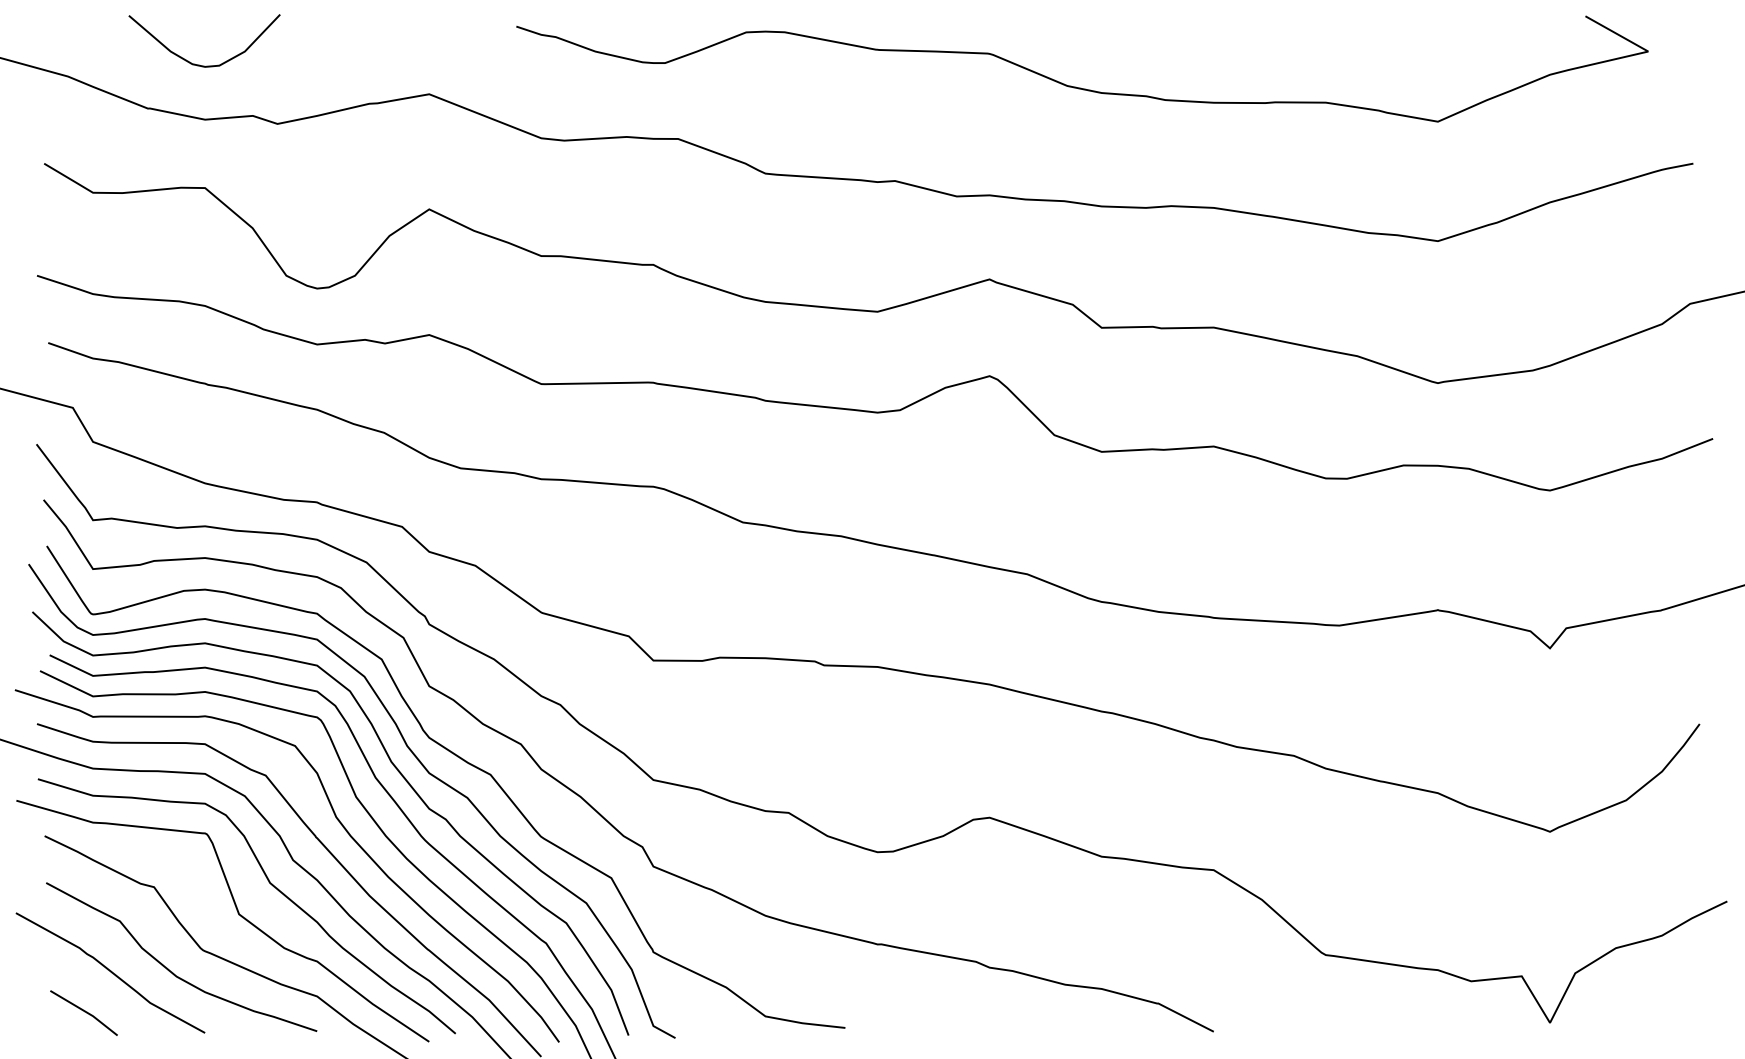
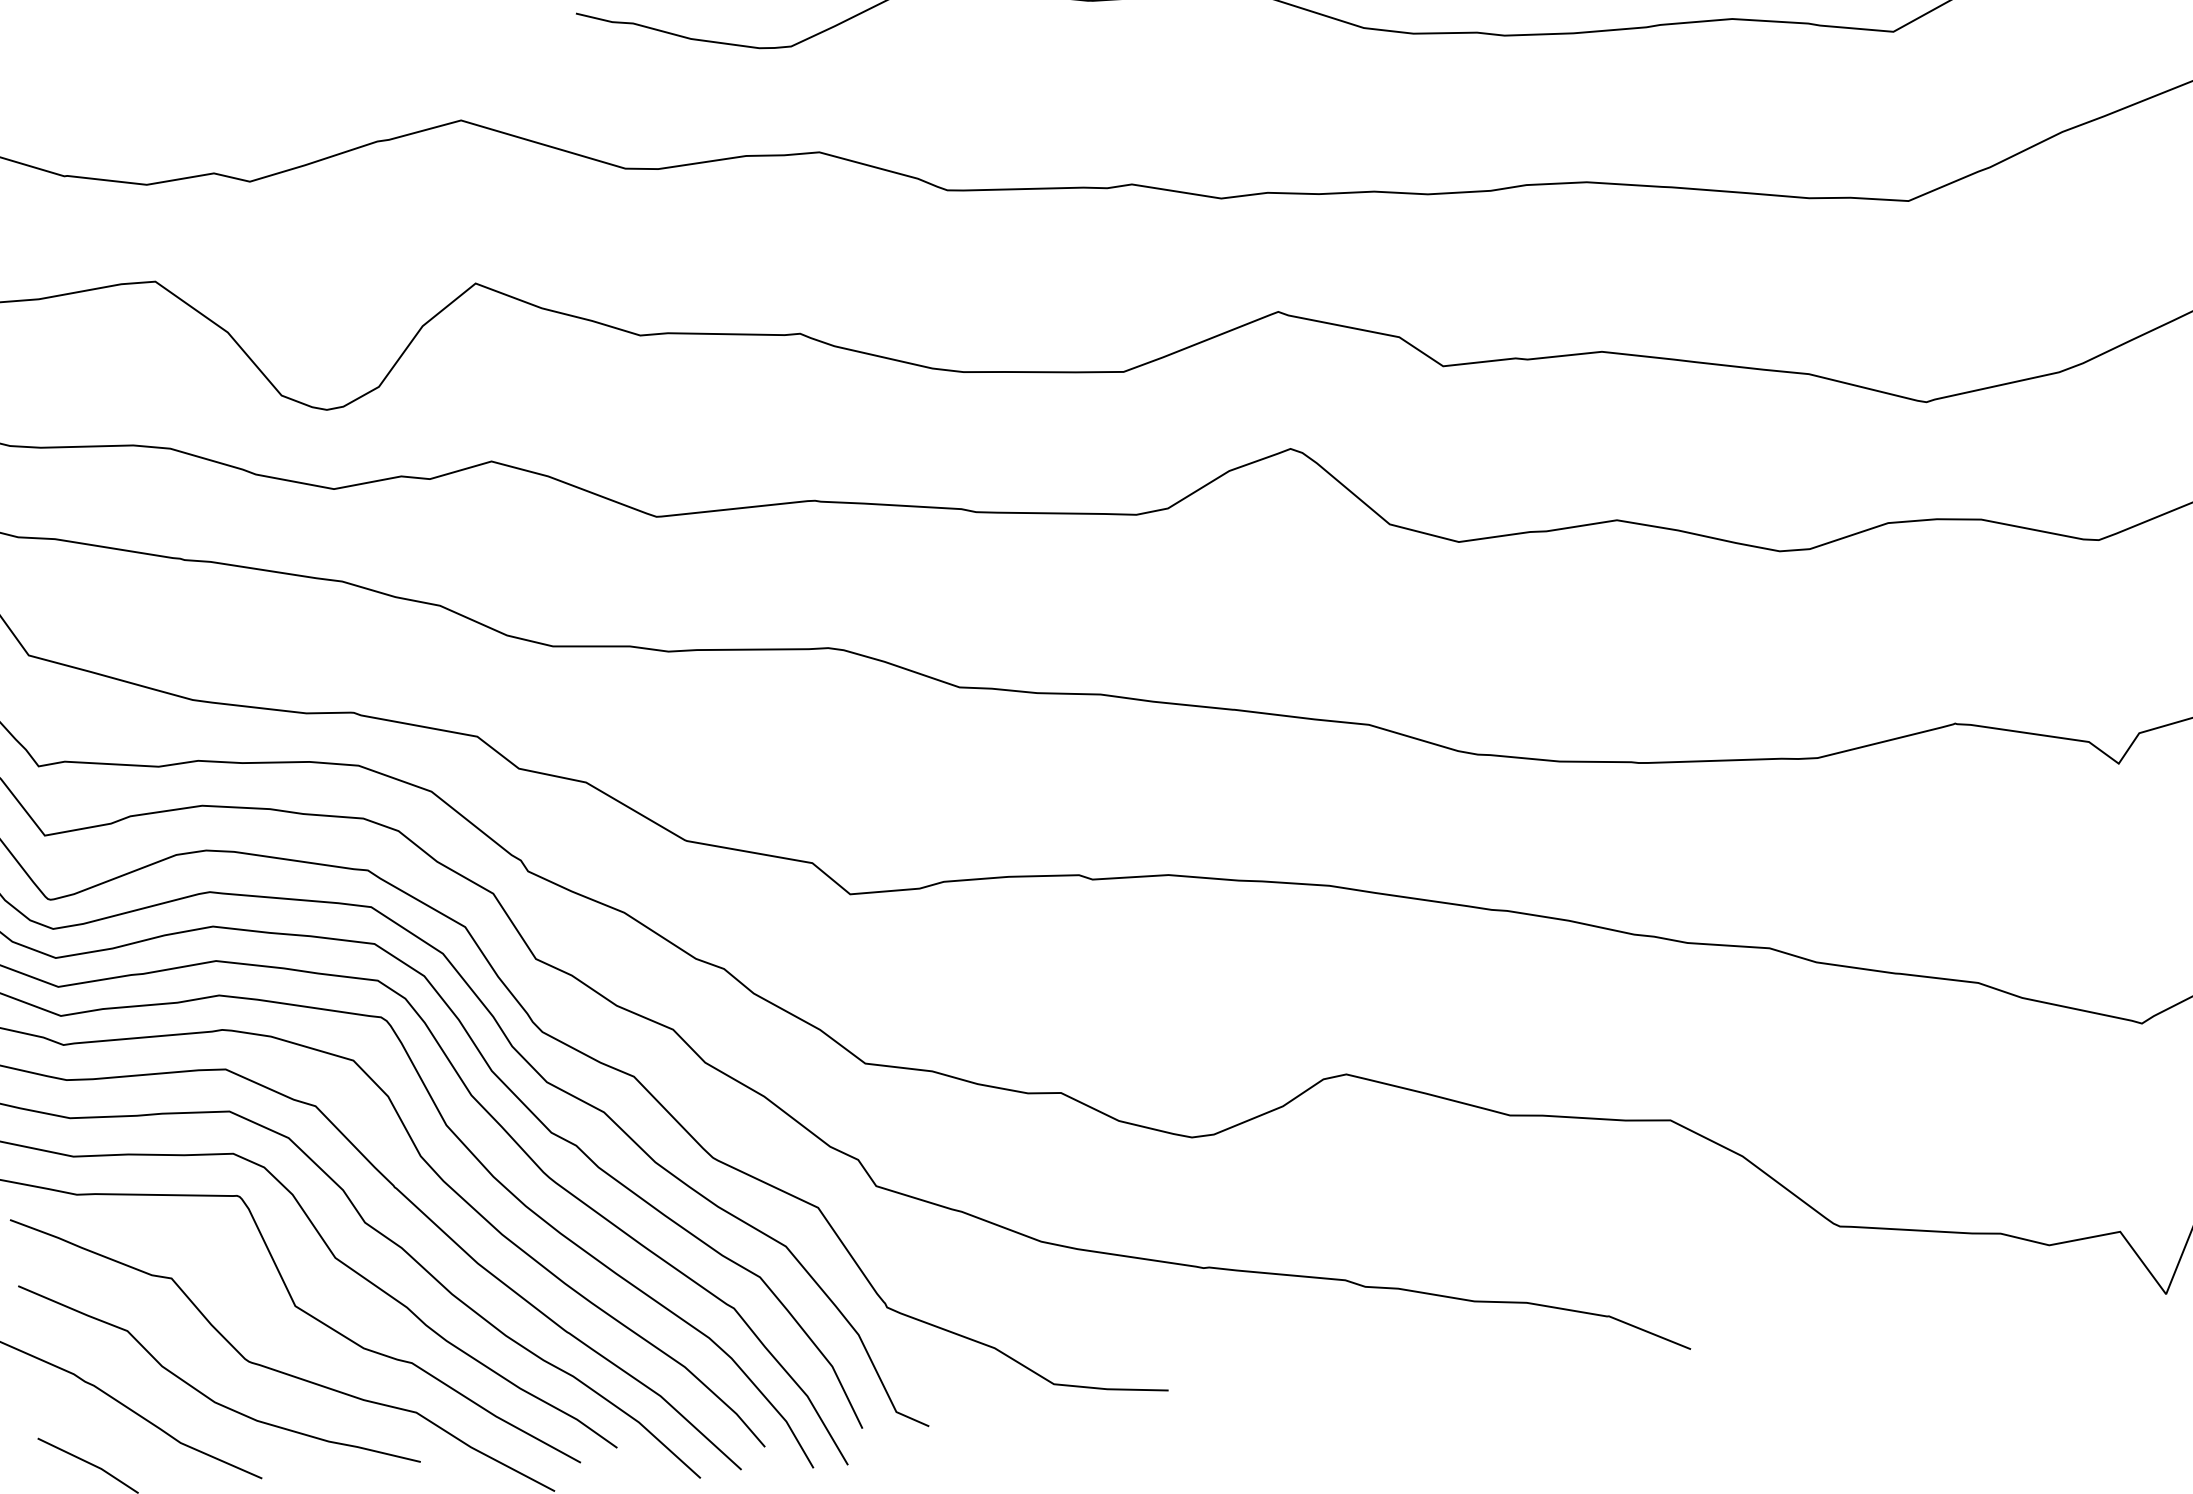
curve: (199, 64) -> (131, 107), removed

